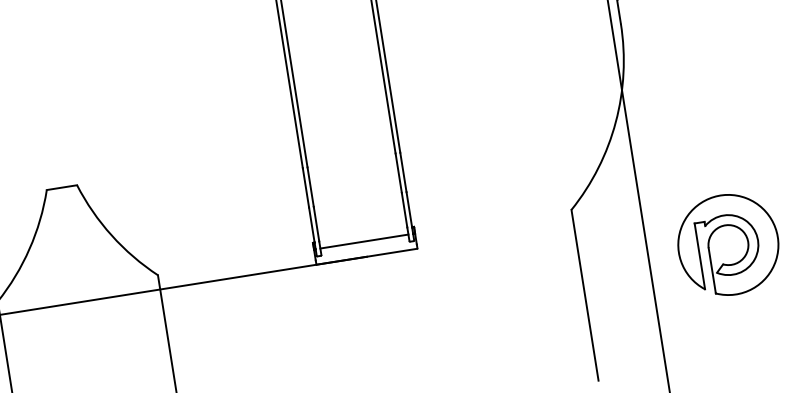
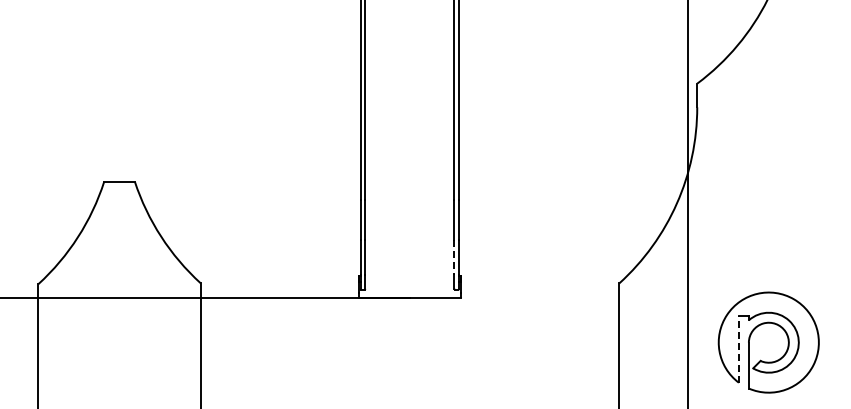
line: (404, 211) -> (454, 258), solid -> dashed
line: (364, 241) -> (409, 282), removed
line: (699, 255) -> (738, 348), solid -> dashed

